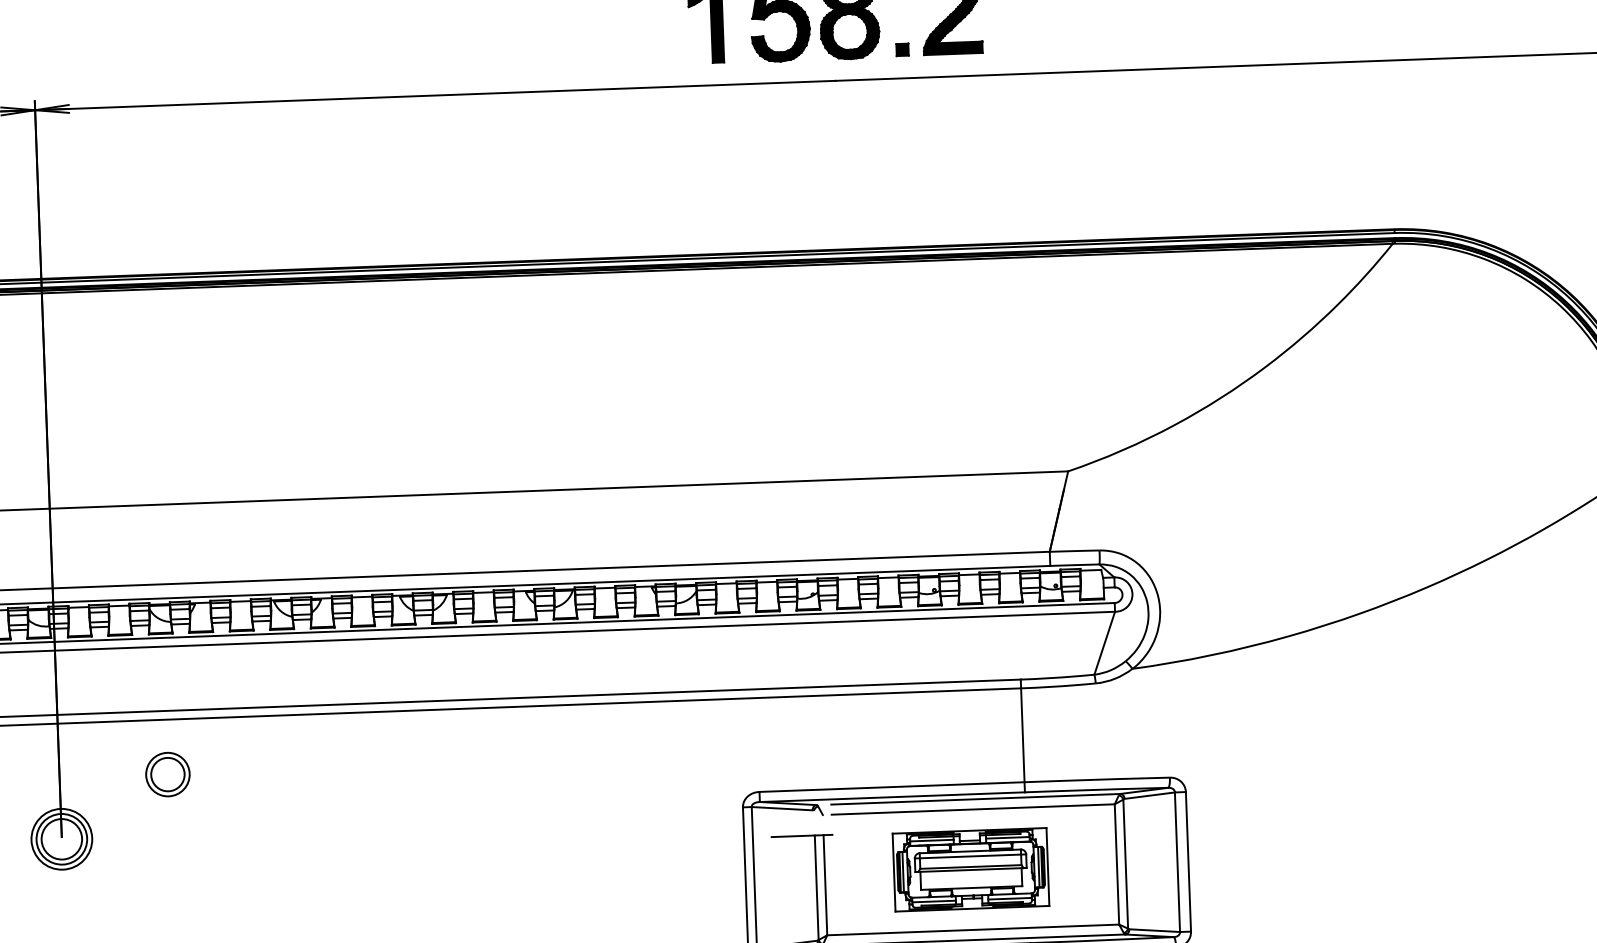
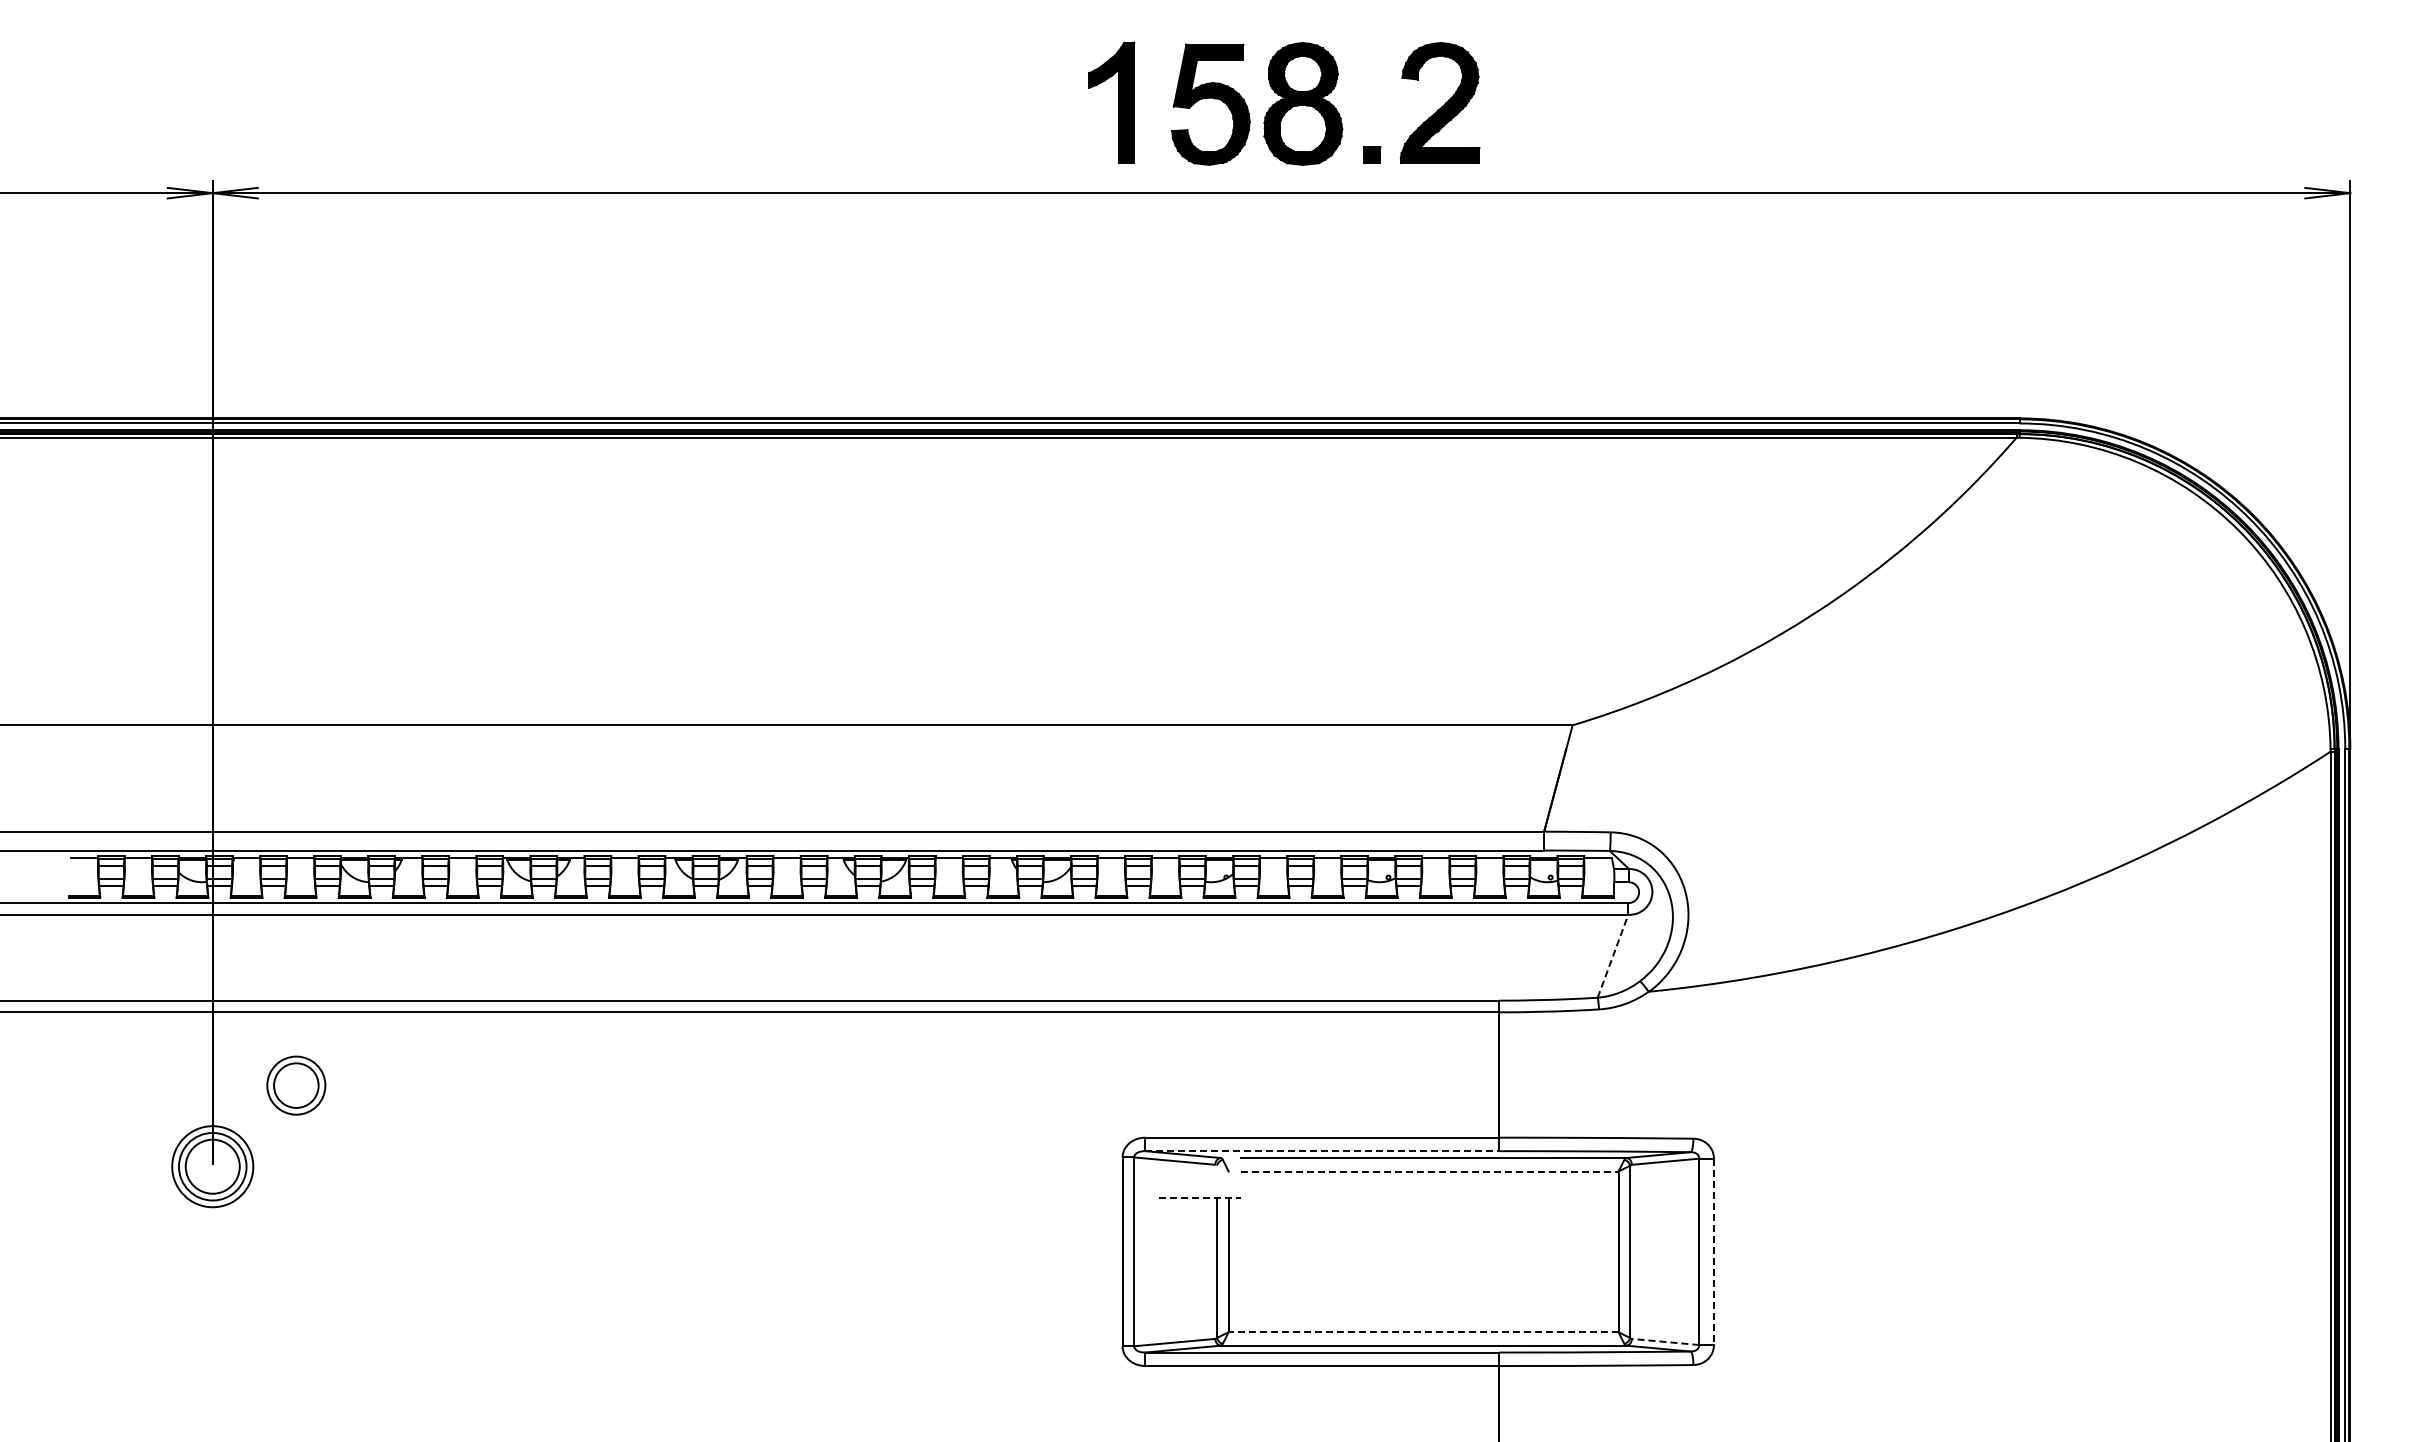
line: (1105, 642) -> (1613, 955), solid -> dashed
part: (168, 774) -> (296, 1085), moved
line: (892, 797) -> (1322, 1151), solid -> dashed
line: (973, 809) -> (1430, 1171), solid -> dashed
line: (801, 836) -> (1199, 1198), solid -> dashed
line: (1188, 862) -> (1713, 1252), solid -> dashed
part: (970, 869) -> (1423, 1251), removed
line: (973, 930) -> (1423, 1332), solid -> dashed
line: (1154, 930) -> (1665, 1341), solid -> dashed

